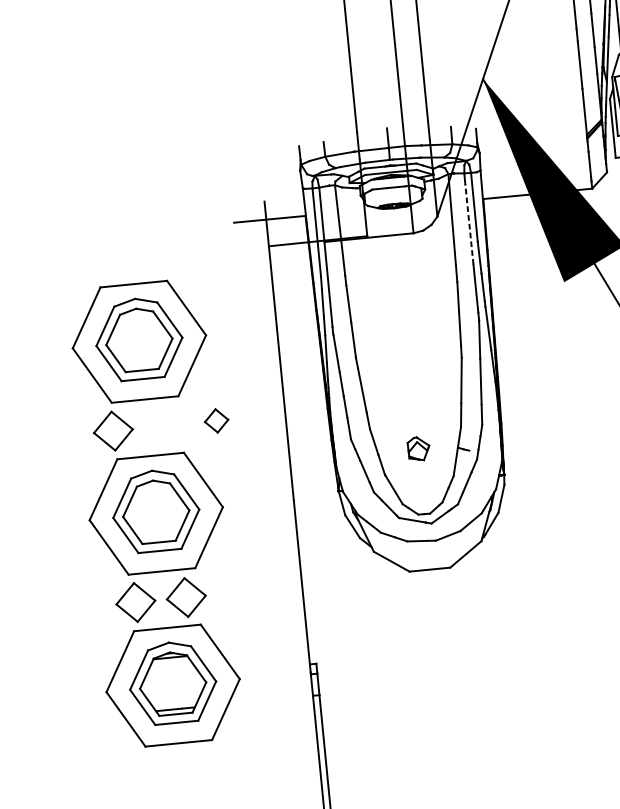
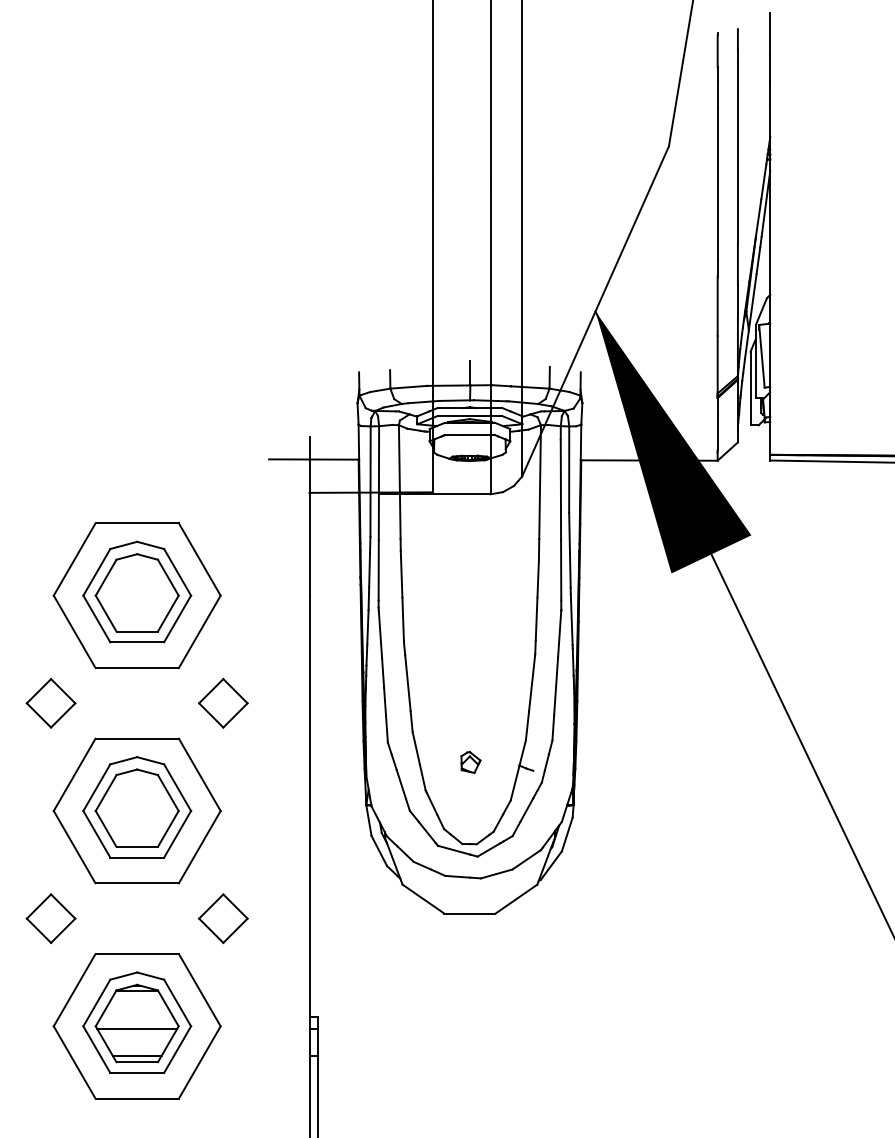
line: (469, 223) -> (560, 489), dashed -> solid
part: (216, 420) -> (223, 702), size x1.67
part: (112, 431) -> (50, 703), moved
part: (418, 448) -> (470, 762), size x0.71
part: (186, 597) -> (223, 918), moved
part: (135, 602) -> (50, 918), moved
line: (173, 688) -> (137, 1029), added

